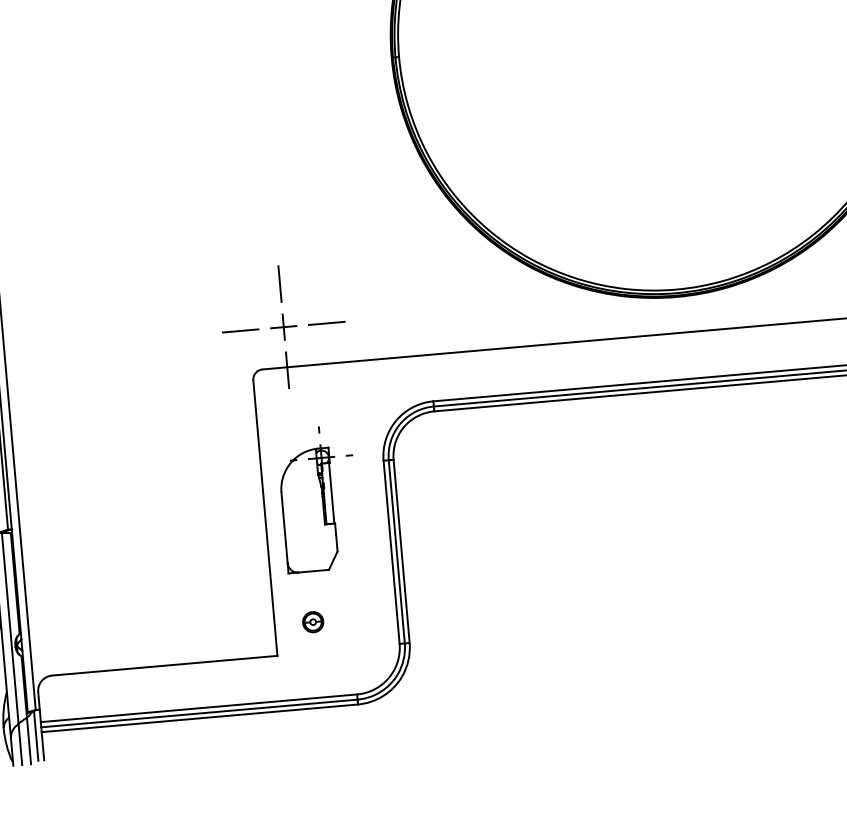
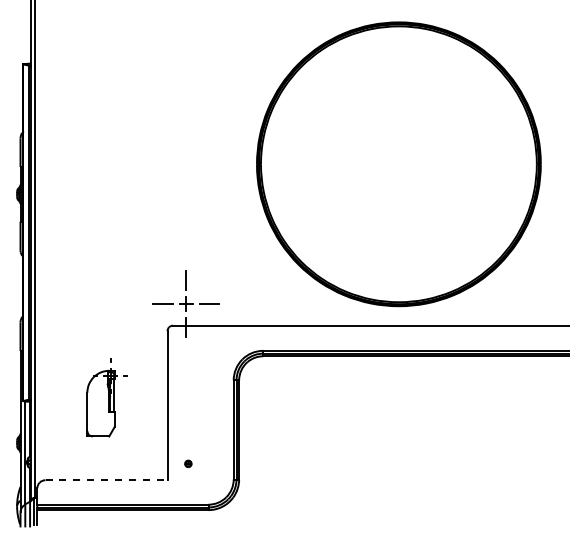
part: (317, 498) -> (106, 397), moved
part: (313, 621) -> (188, 463), size x0.6
line: (164, 666) -> (106, 480), solid -> dashed

